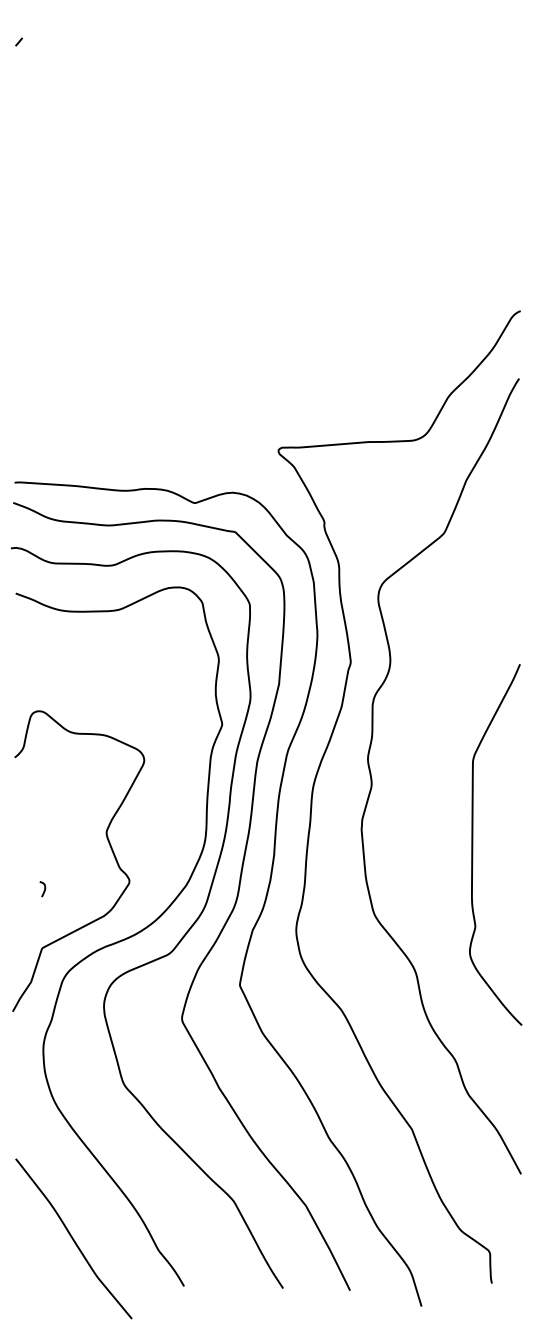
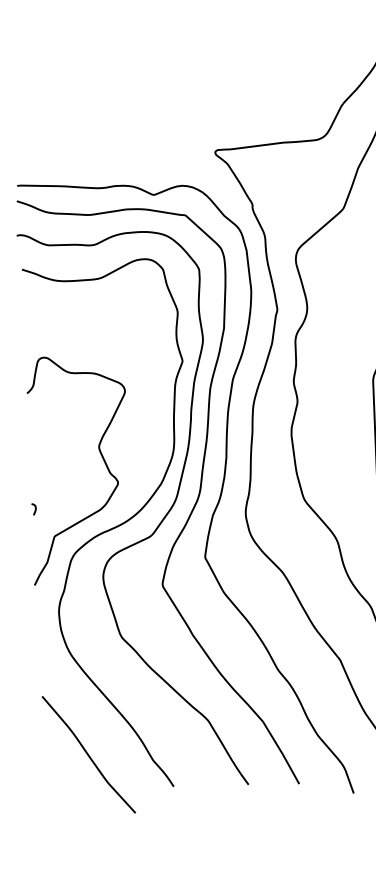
curve: (43, 890) -> (34, 510), moved

